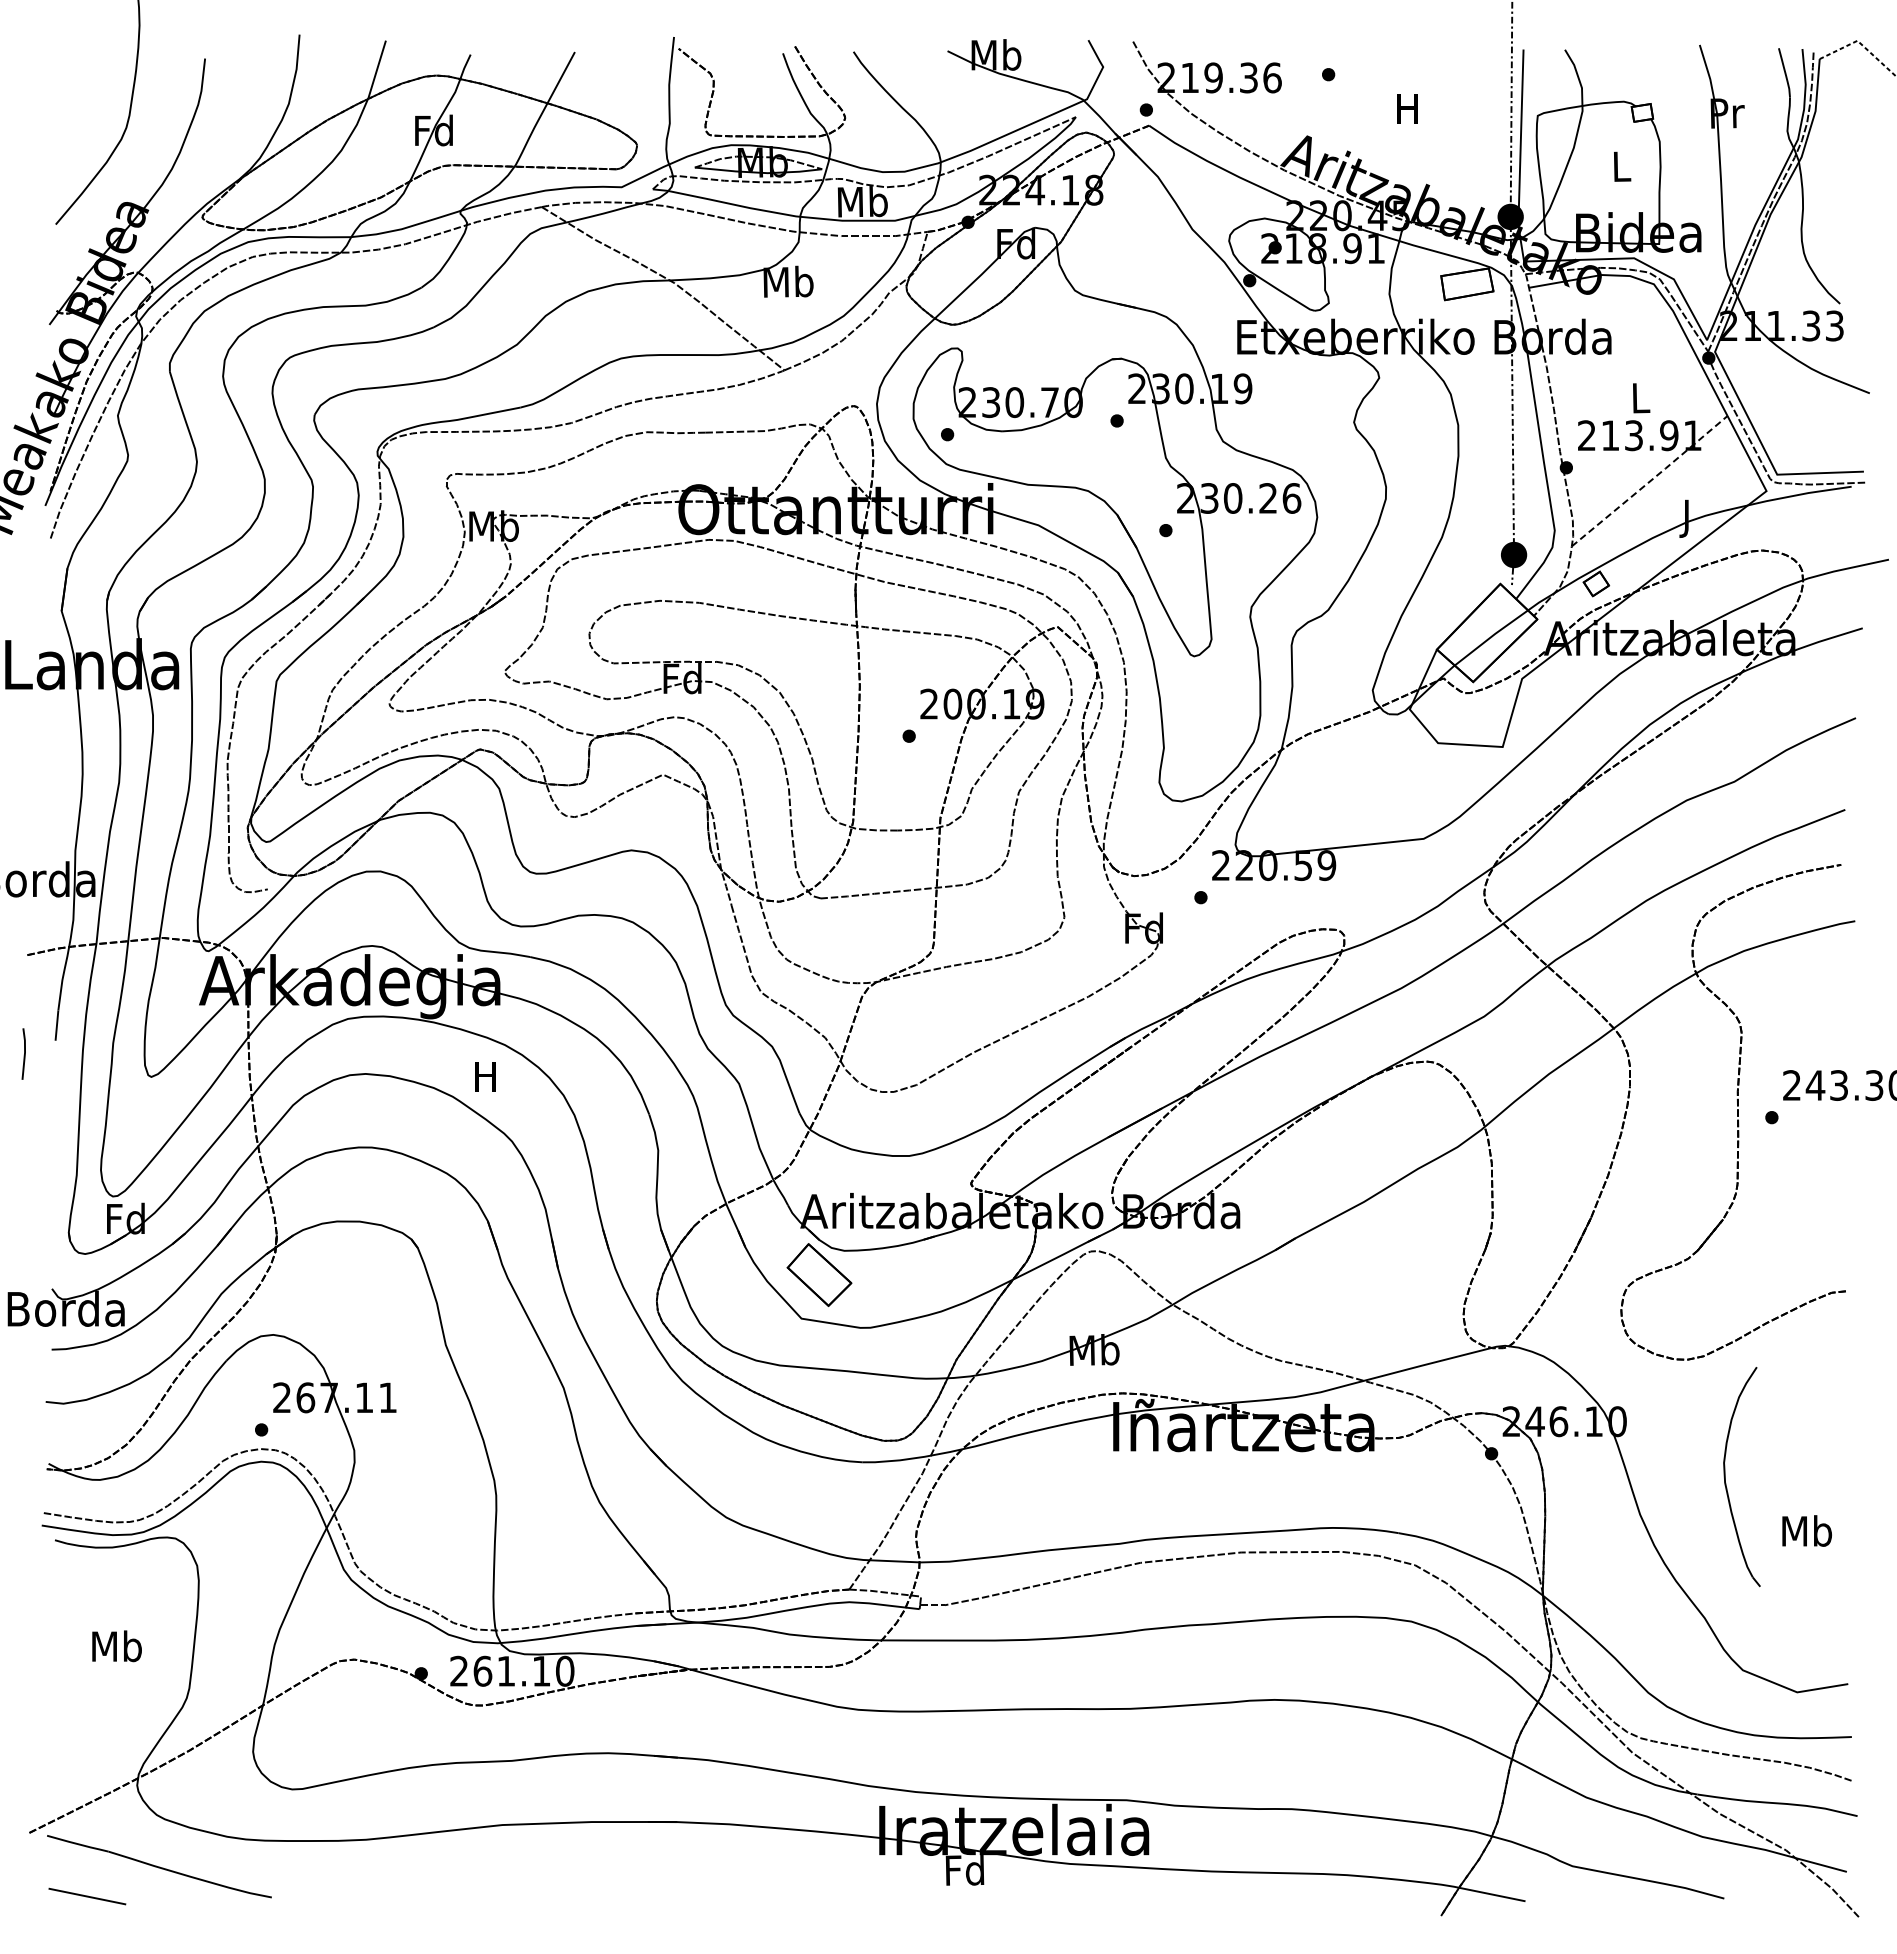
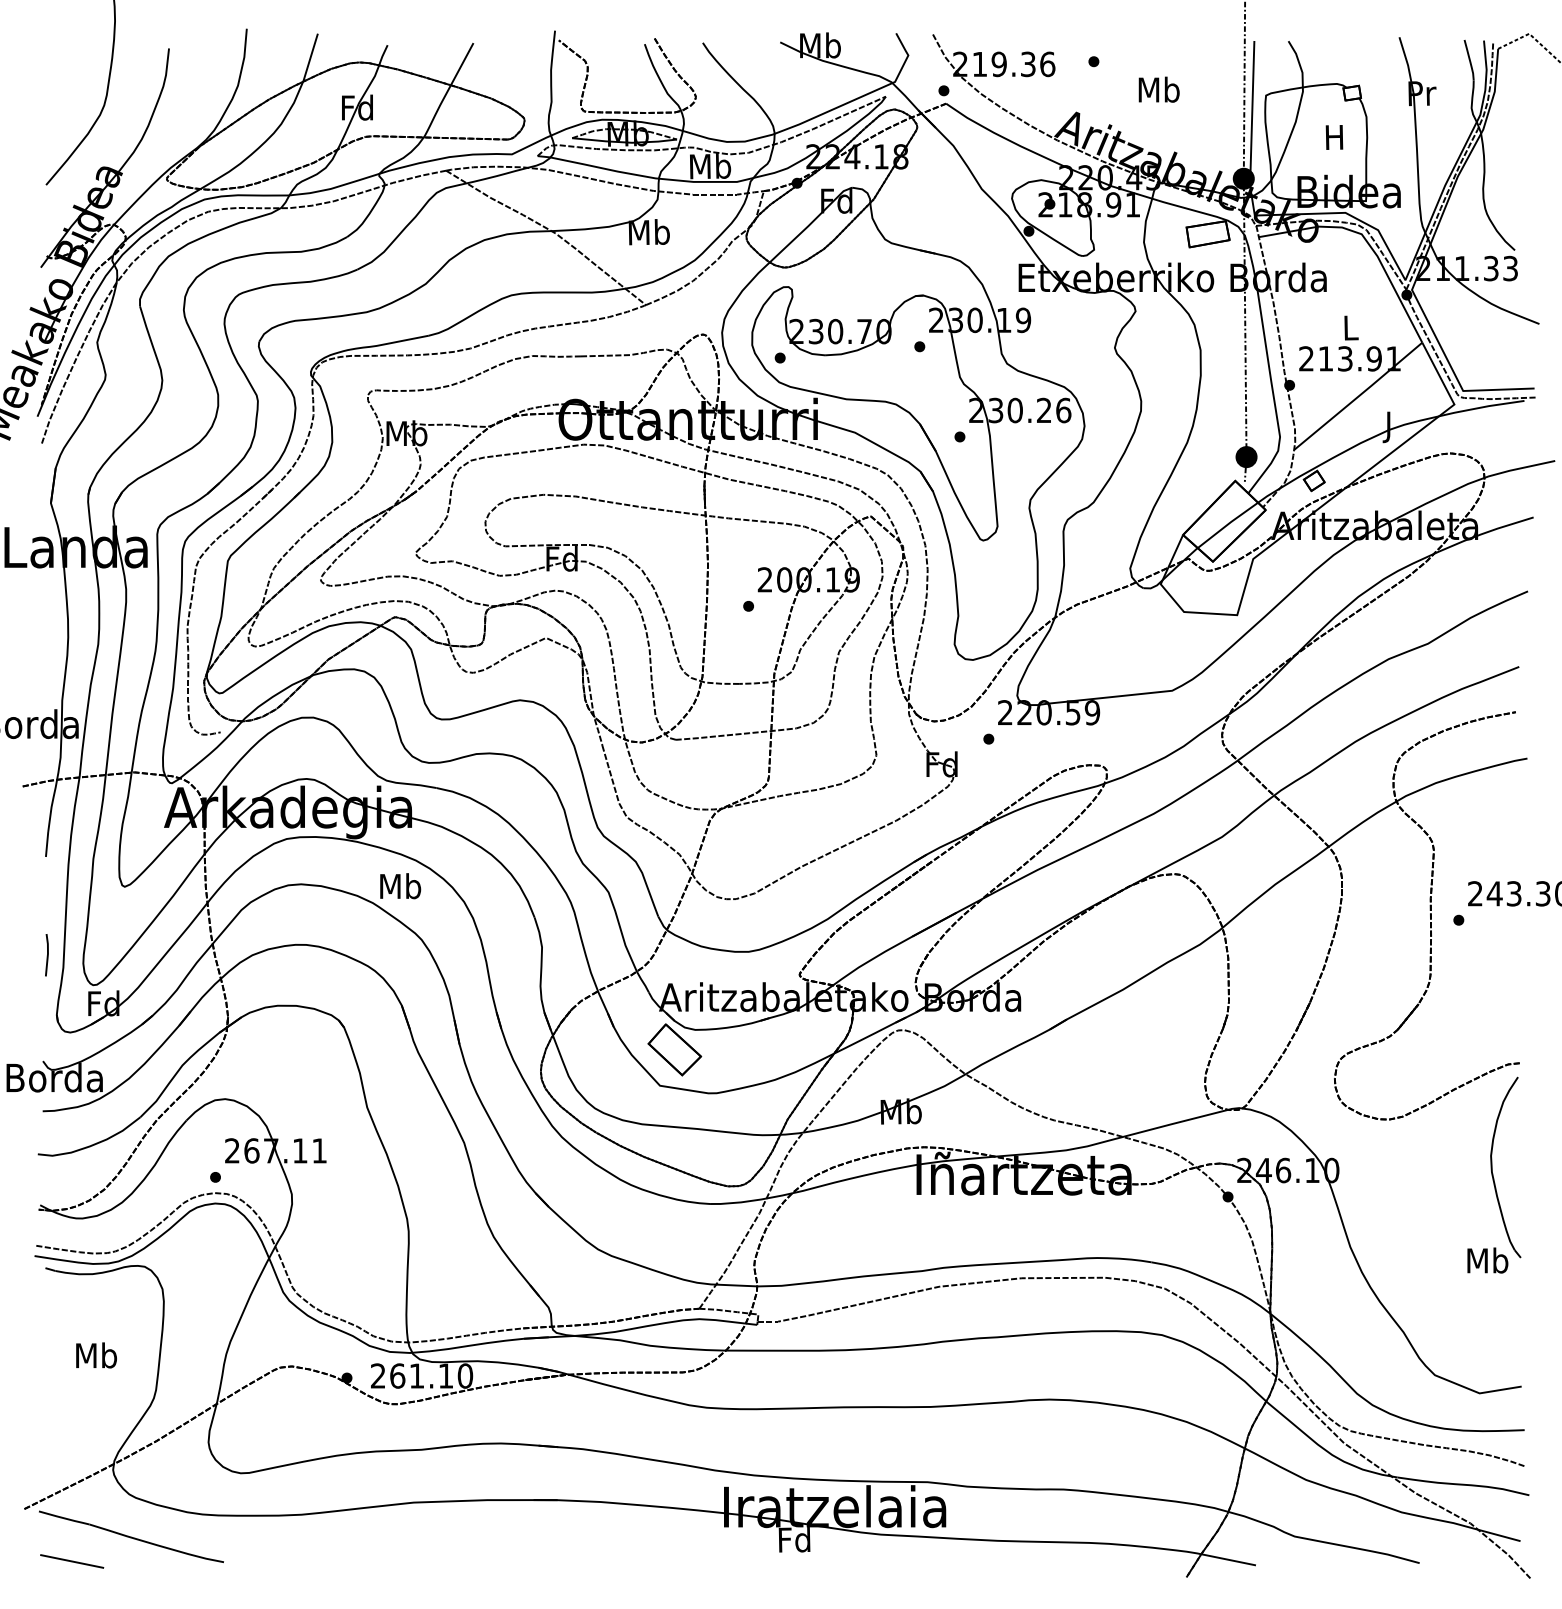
text: (1407, 108) -> (1158, 89), H -> Mb
text: (1620, 166) -> (1334, 137), L -> H
line: (1650, 481) -> (1358, 396), dashed -> solid
line: (24, 1053) -> (47, 954), moved
text: (486, 1076) -> (400, 886), H -> Mb
part: (1725, 1477) -> (1492, 1167), moved

